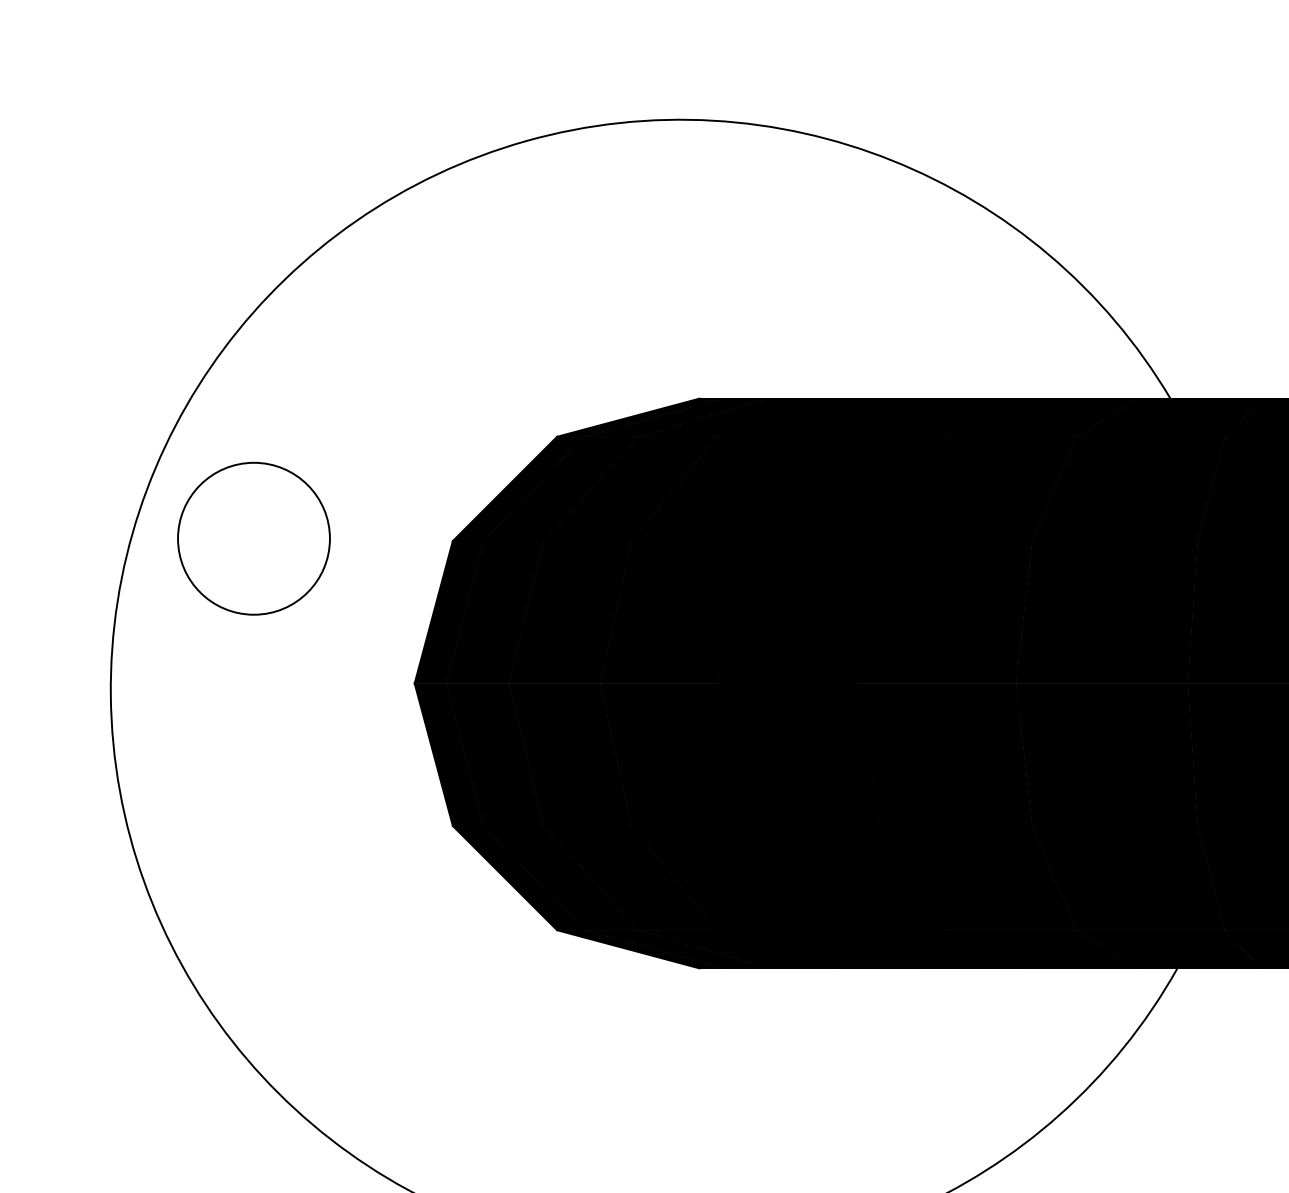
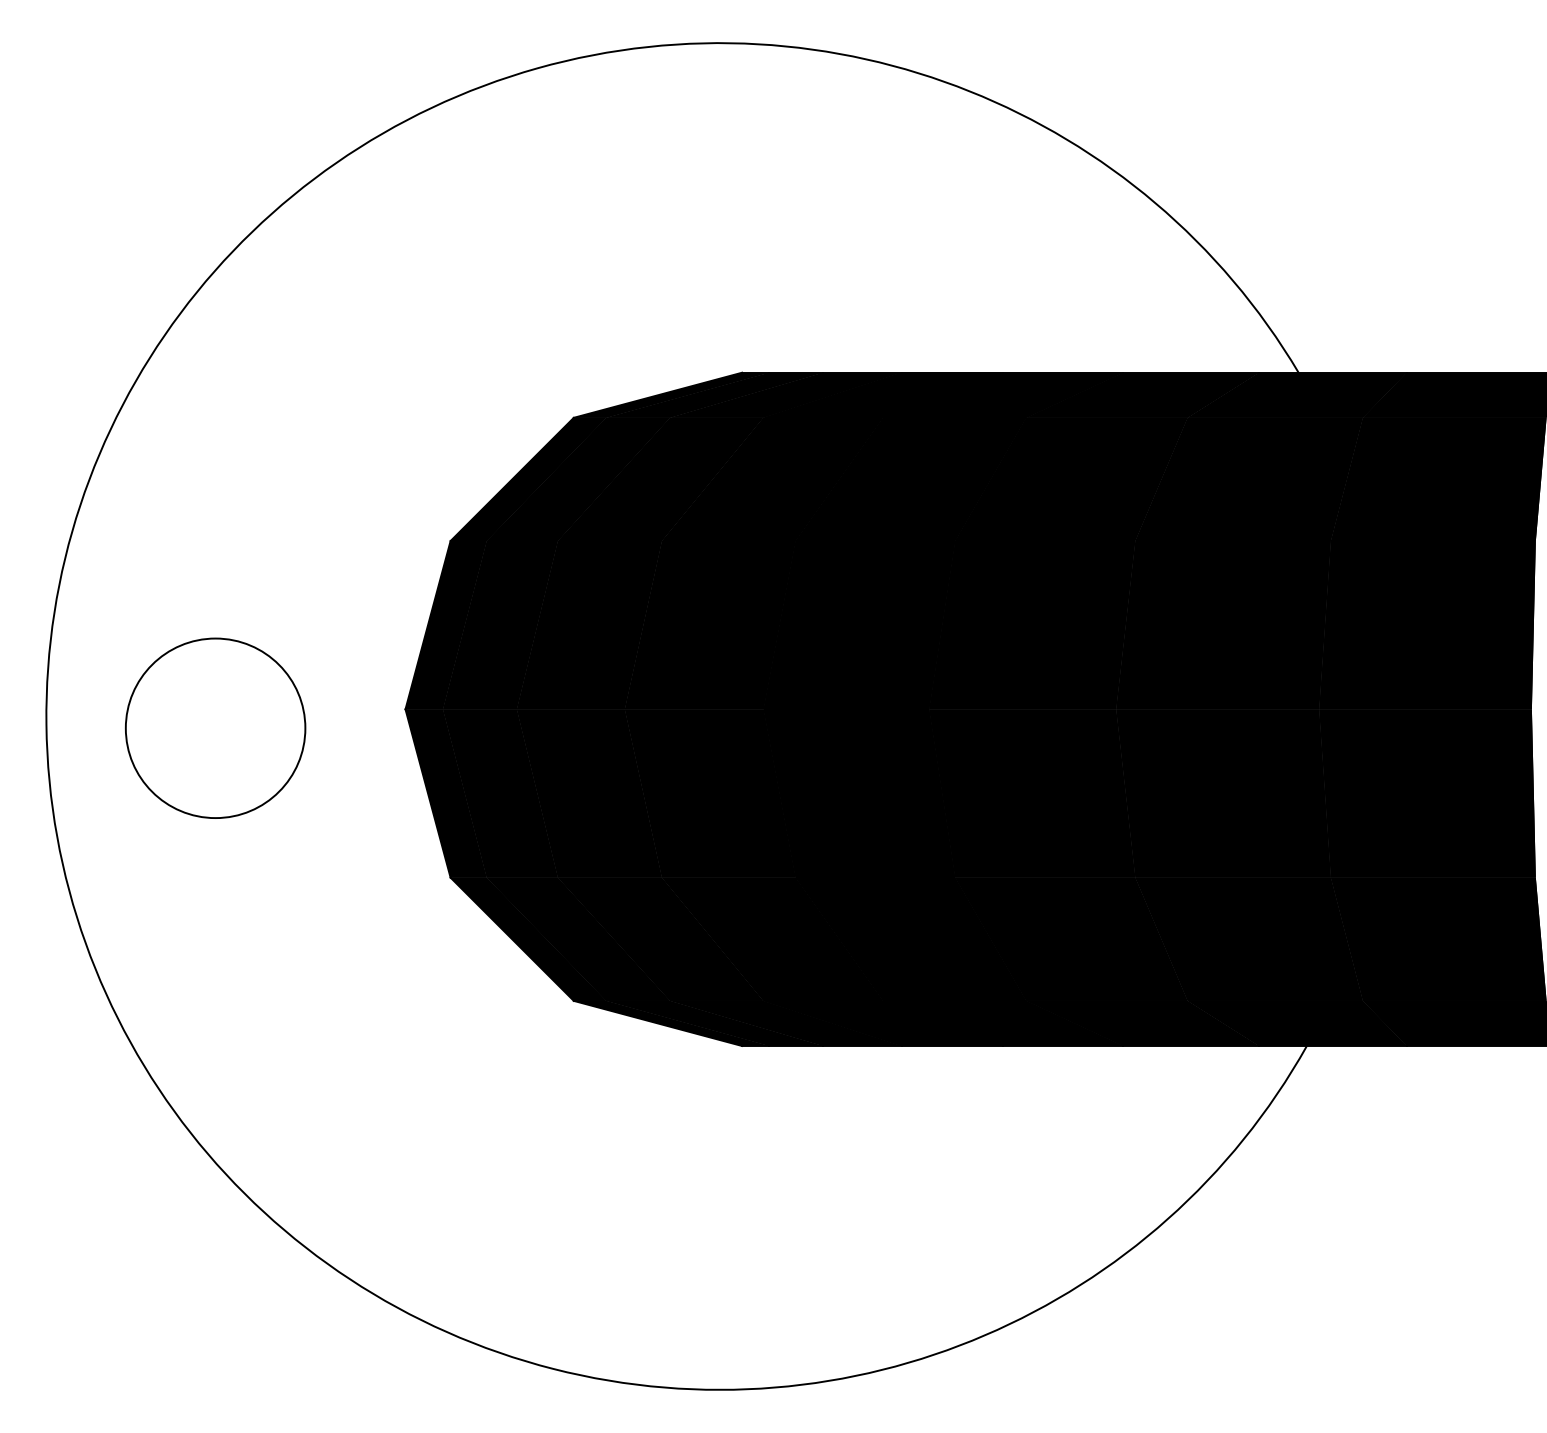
circle: (253, 538) -> (215, 727), moved

